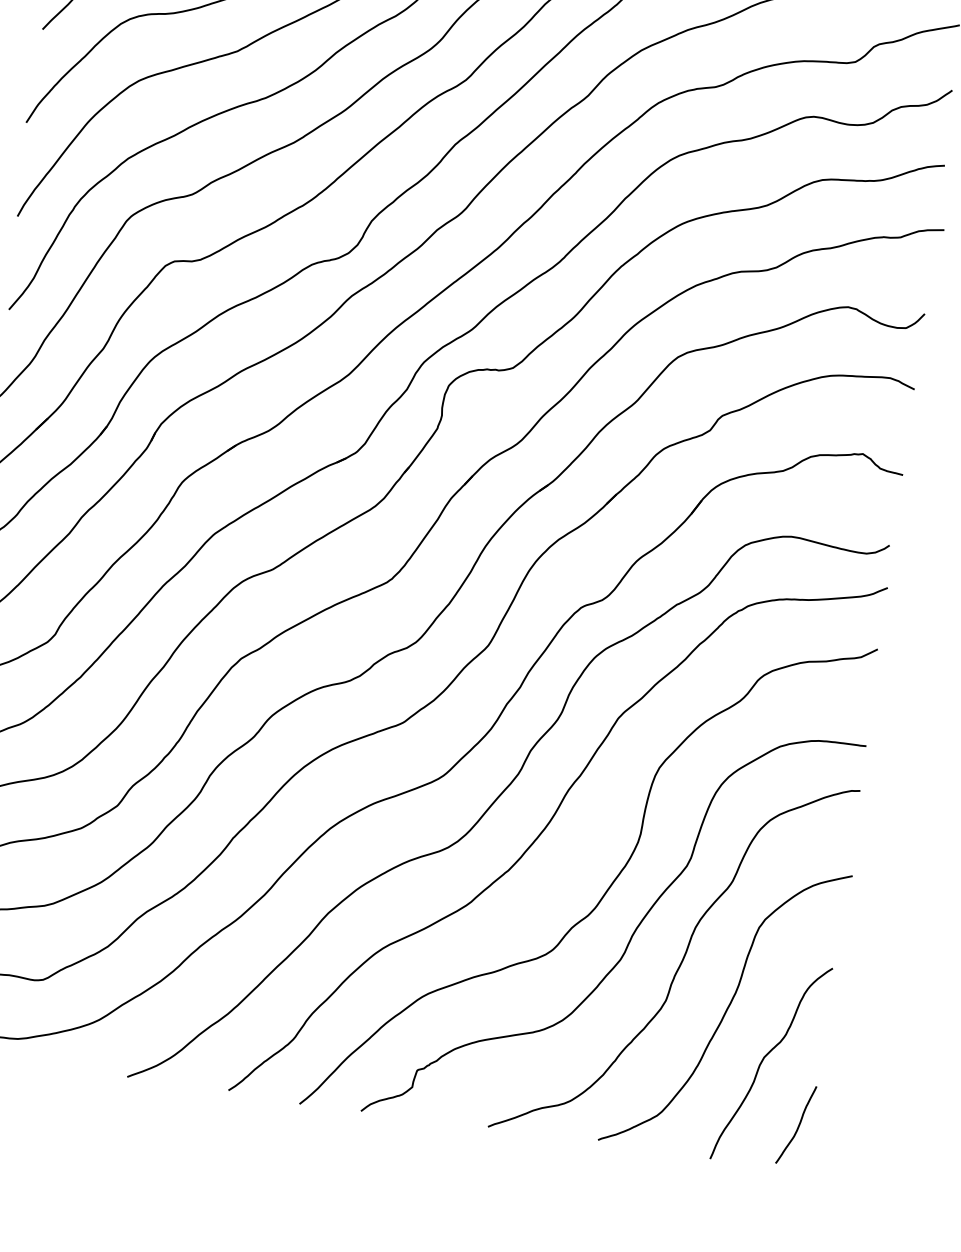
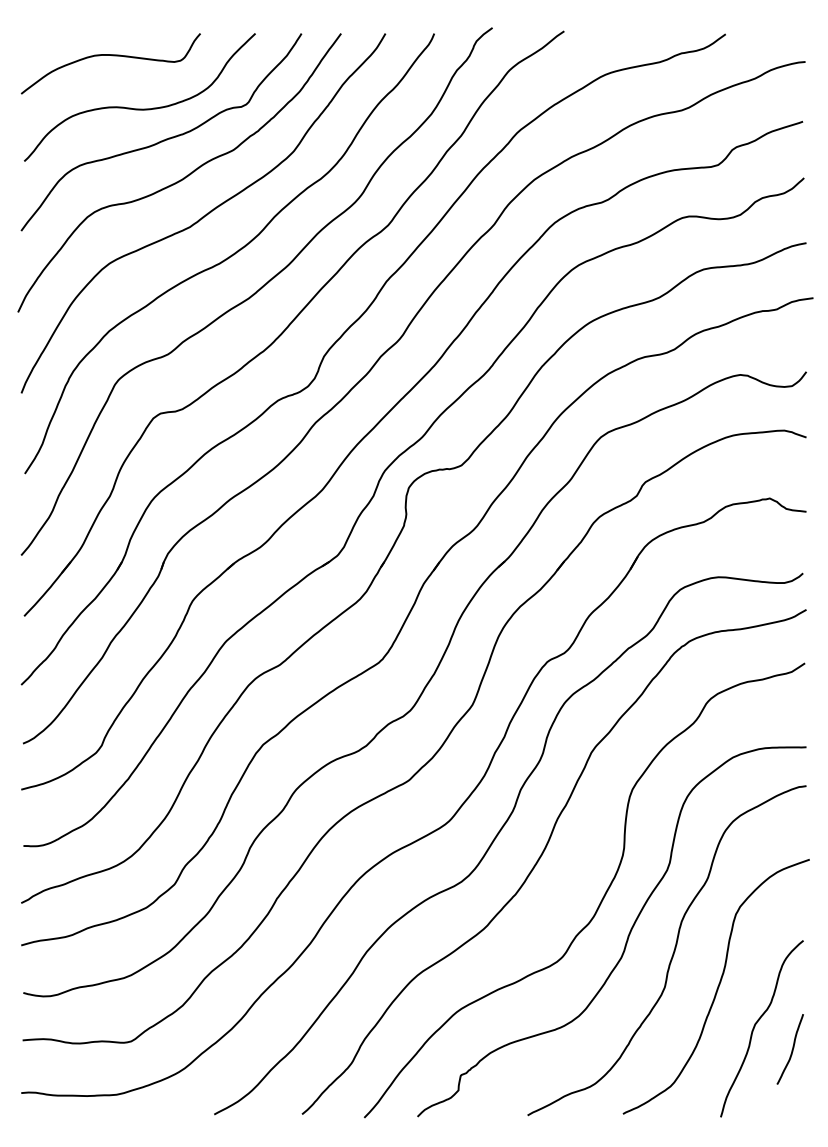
curve: (797, 1126) -> (791, 1050), moved

